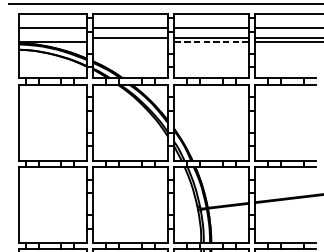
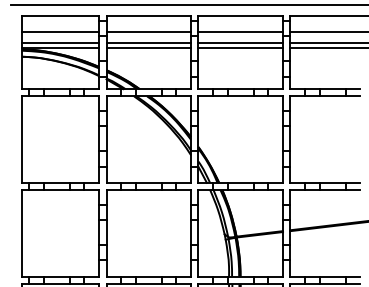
line: (53, 38) -> (60, 43), added
line: (130, 41) -> (148, 47), added
line: (211, 41) -> (240, 47), dashed -> solid

